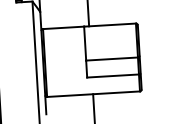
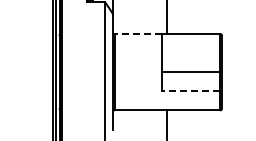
line: (62, 27) -> (137, 33), solid -> dashed
line: (112, 76) -> (190, 91), solid -> dashed

